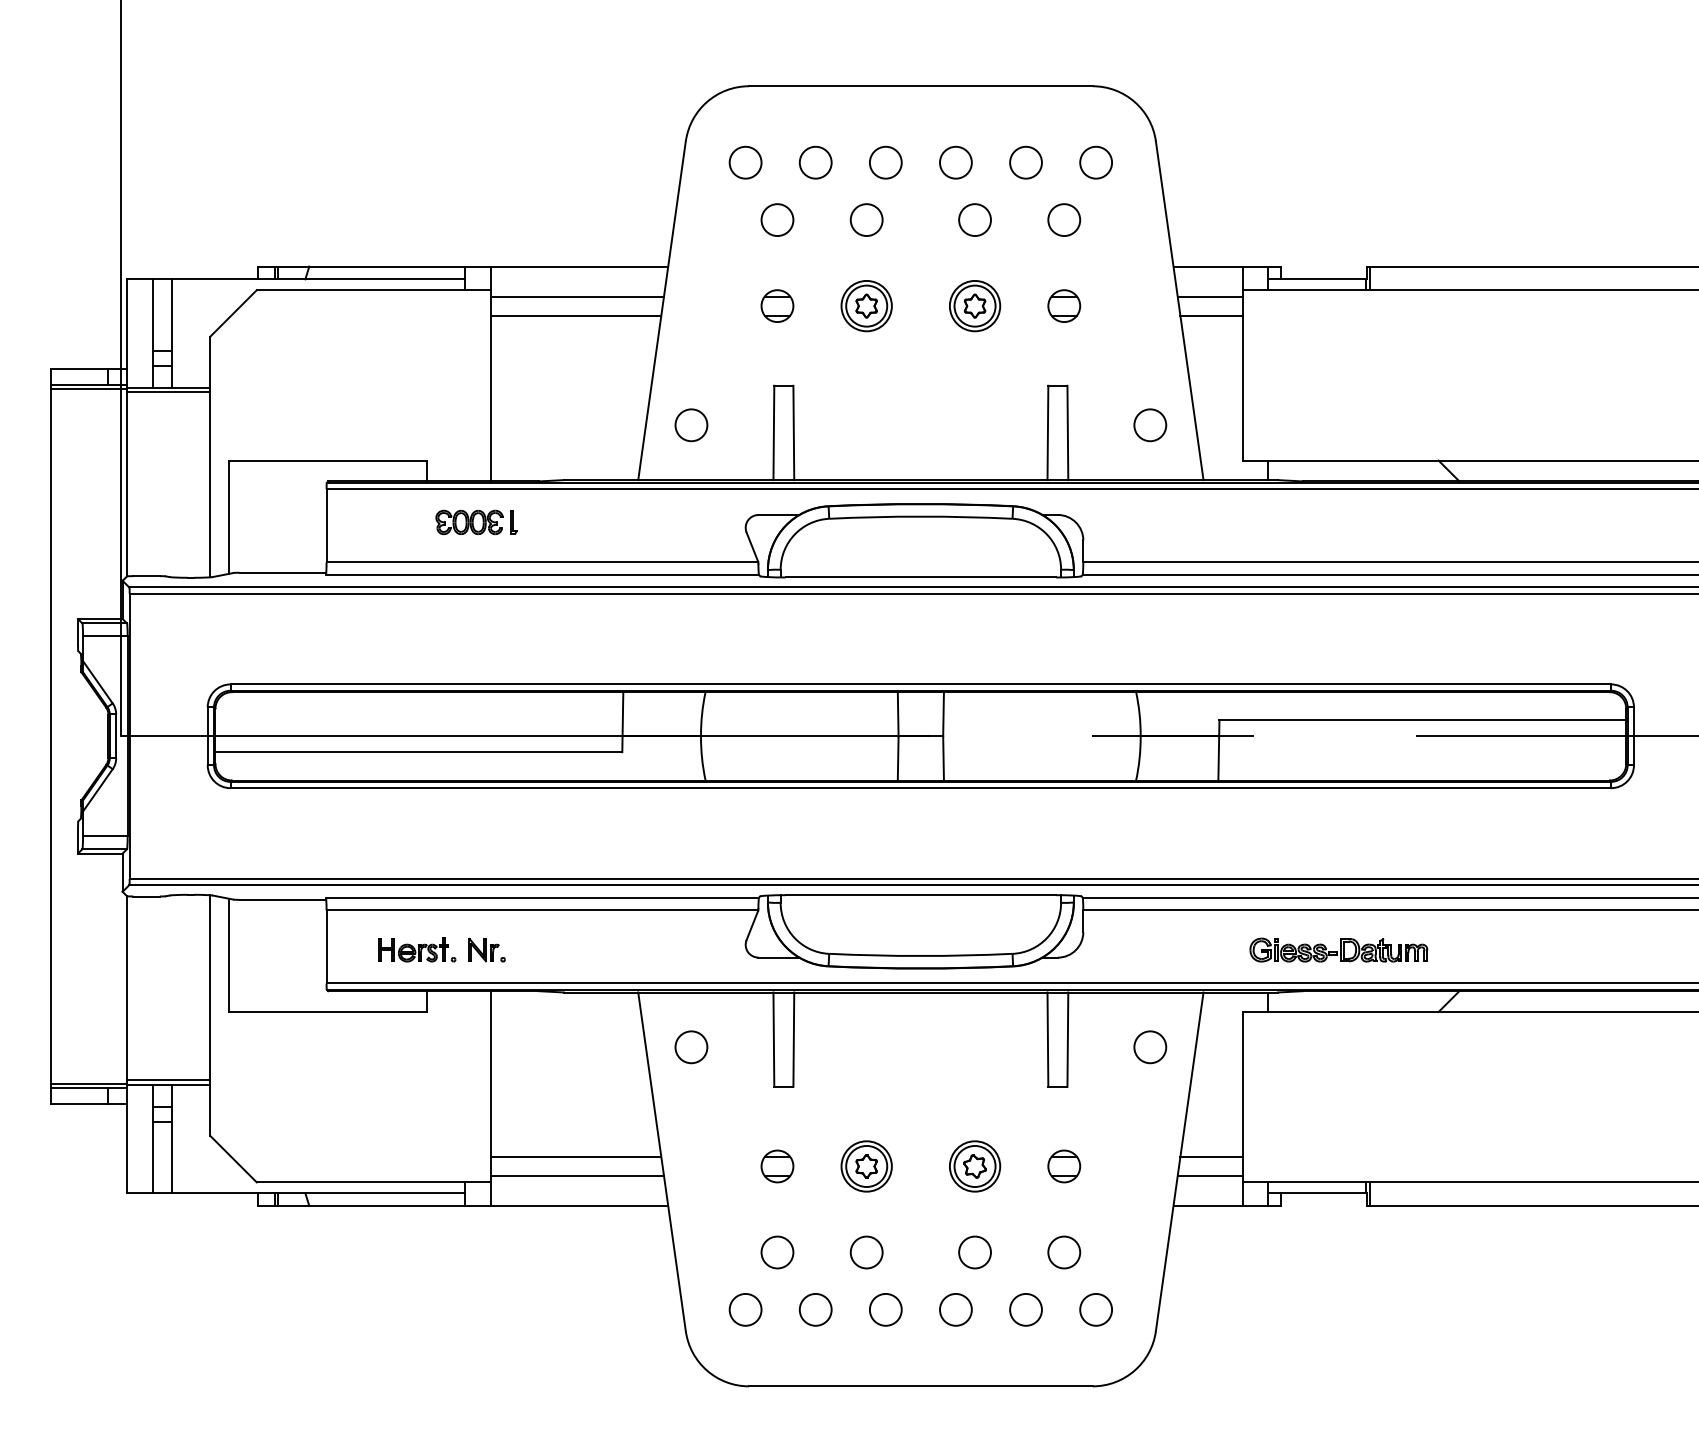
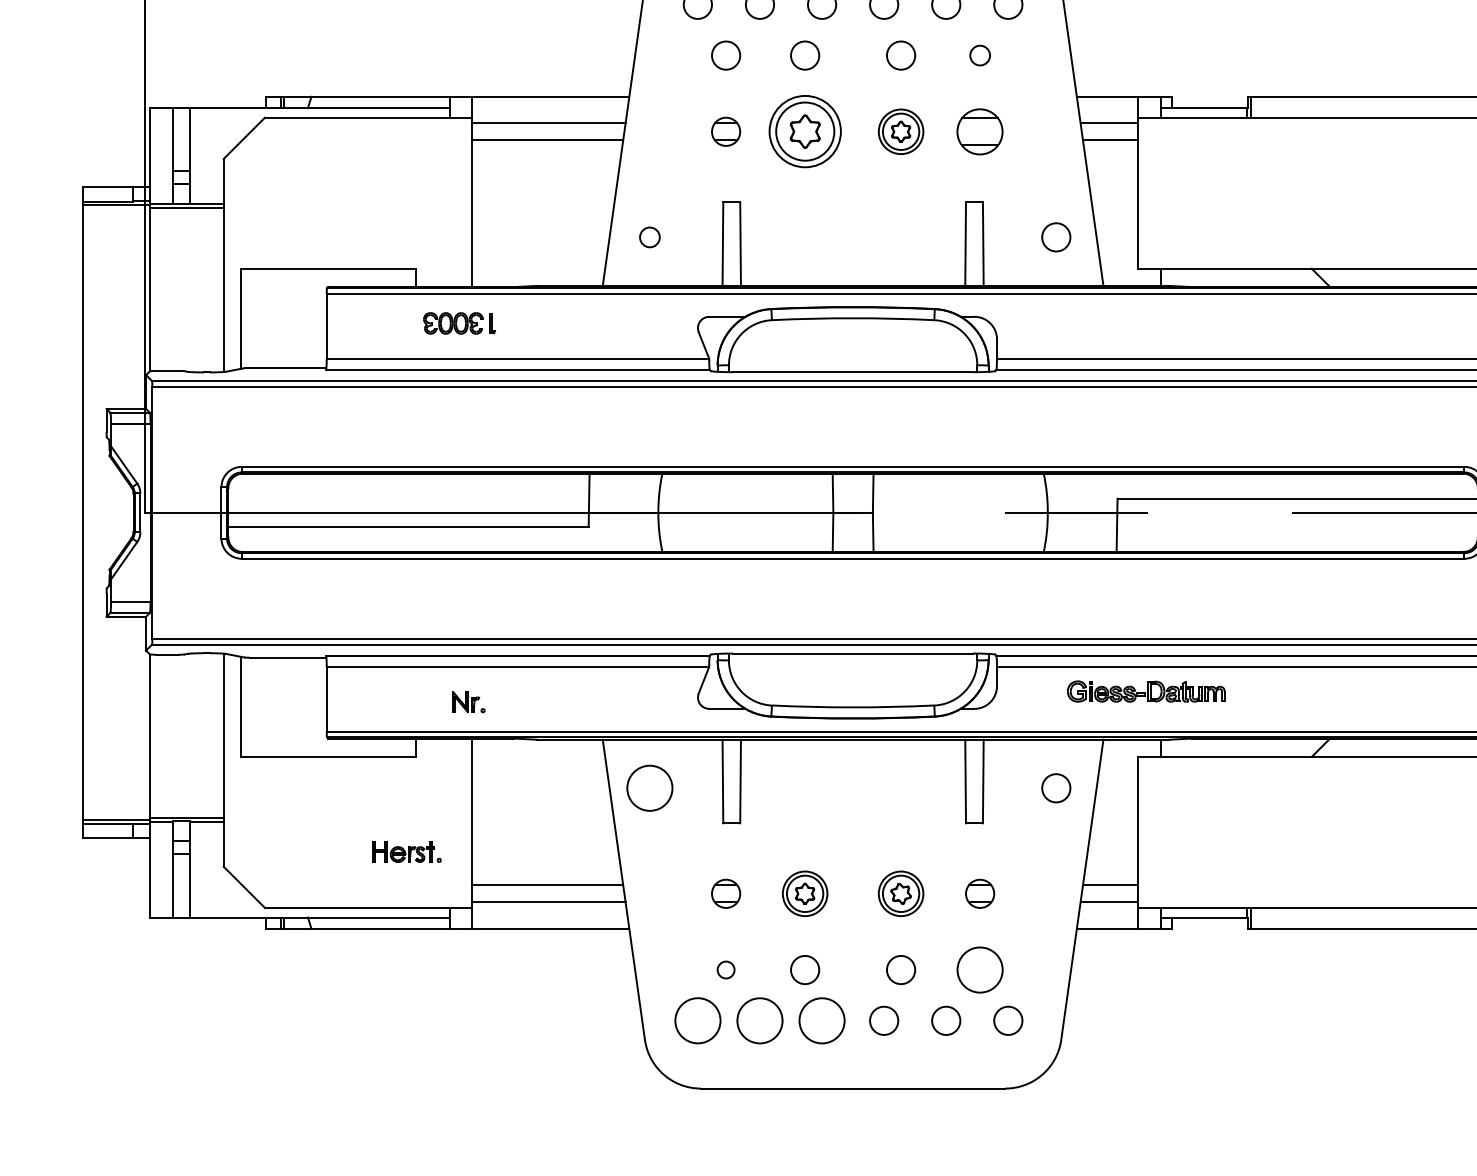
circle: (1064, 219) -> (980, 55), size x0.7
part: (1064, 305) -> (980, 131), size x1.6
part: (866, 306) -> (804, 132), size x1.6
circle: (691, 425) -> (649, 237), size x0.7
part: (417, 949) -> (407, 851), moved
part: (1338, 949) -> (1145, 691), moved
circle: (691, 1047) -> (649, 788), size x1.6
circle: (777, 1252) -> (726, 970), size x0.6
circle: (1064, 1252) -> (980, 970), size x1.6
circle: (745, 1309) -> (697, 1020), size x1.6
circle: (815, 1309) -> (759, 1020), size x1.6
circle: (885, 1309) -> (821, 1020), size x1.6

